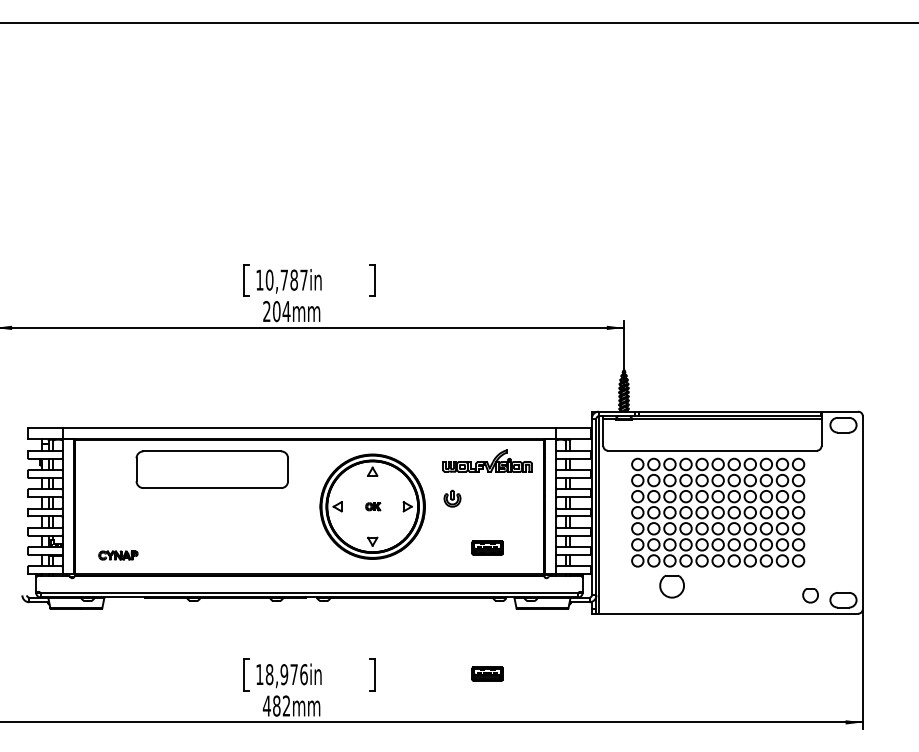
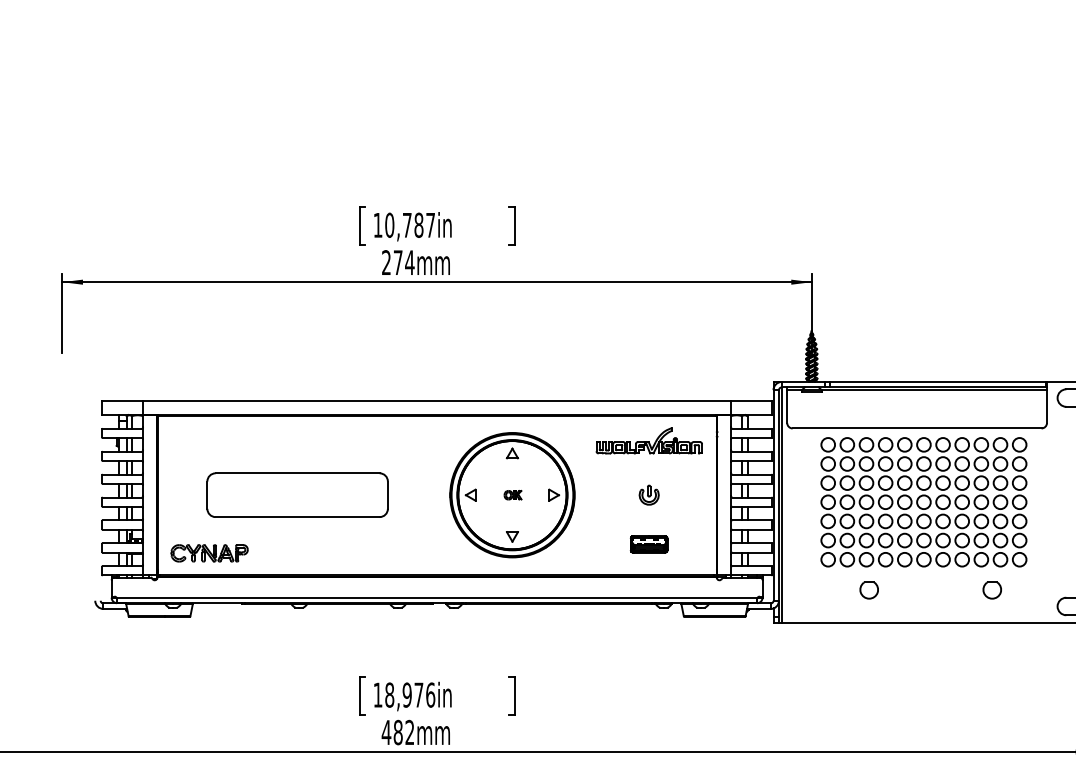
text: (276, 311) -> (397, 262), 204mm -> 274mm
part: (211, 469) -> (296, 494), moved
part: (452, 498) -> (649, 494), moved
part: (118, 555) -> (209, 553), size x1.67
part: (672, 586) -> (869, 590), size x0.62
part: (810, 595) -> (992, 590), moved
part: (487, 673) -> (649, 693), removed

